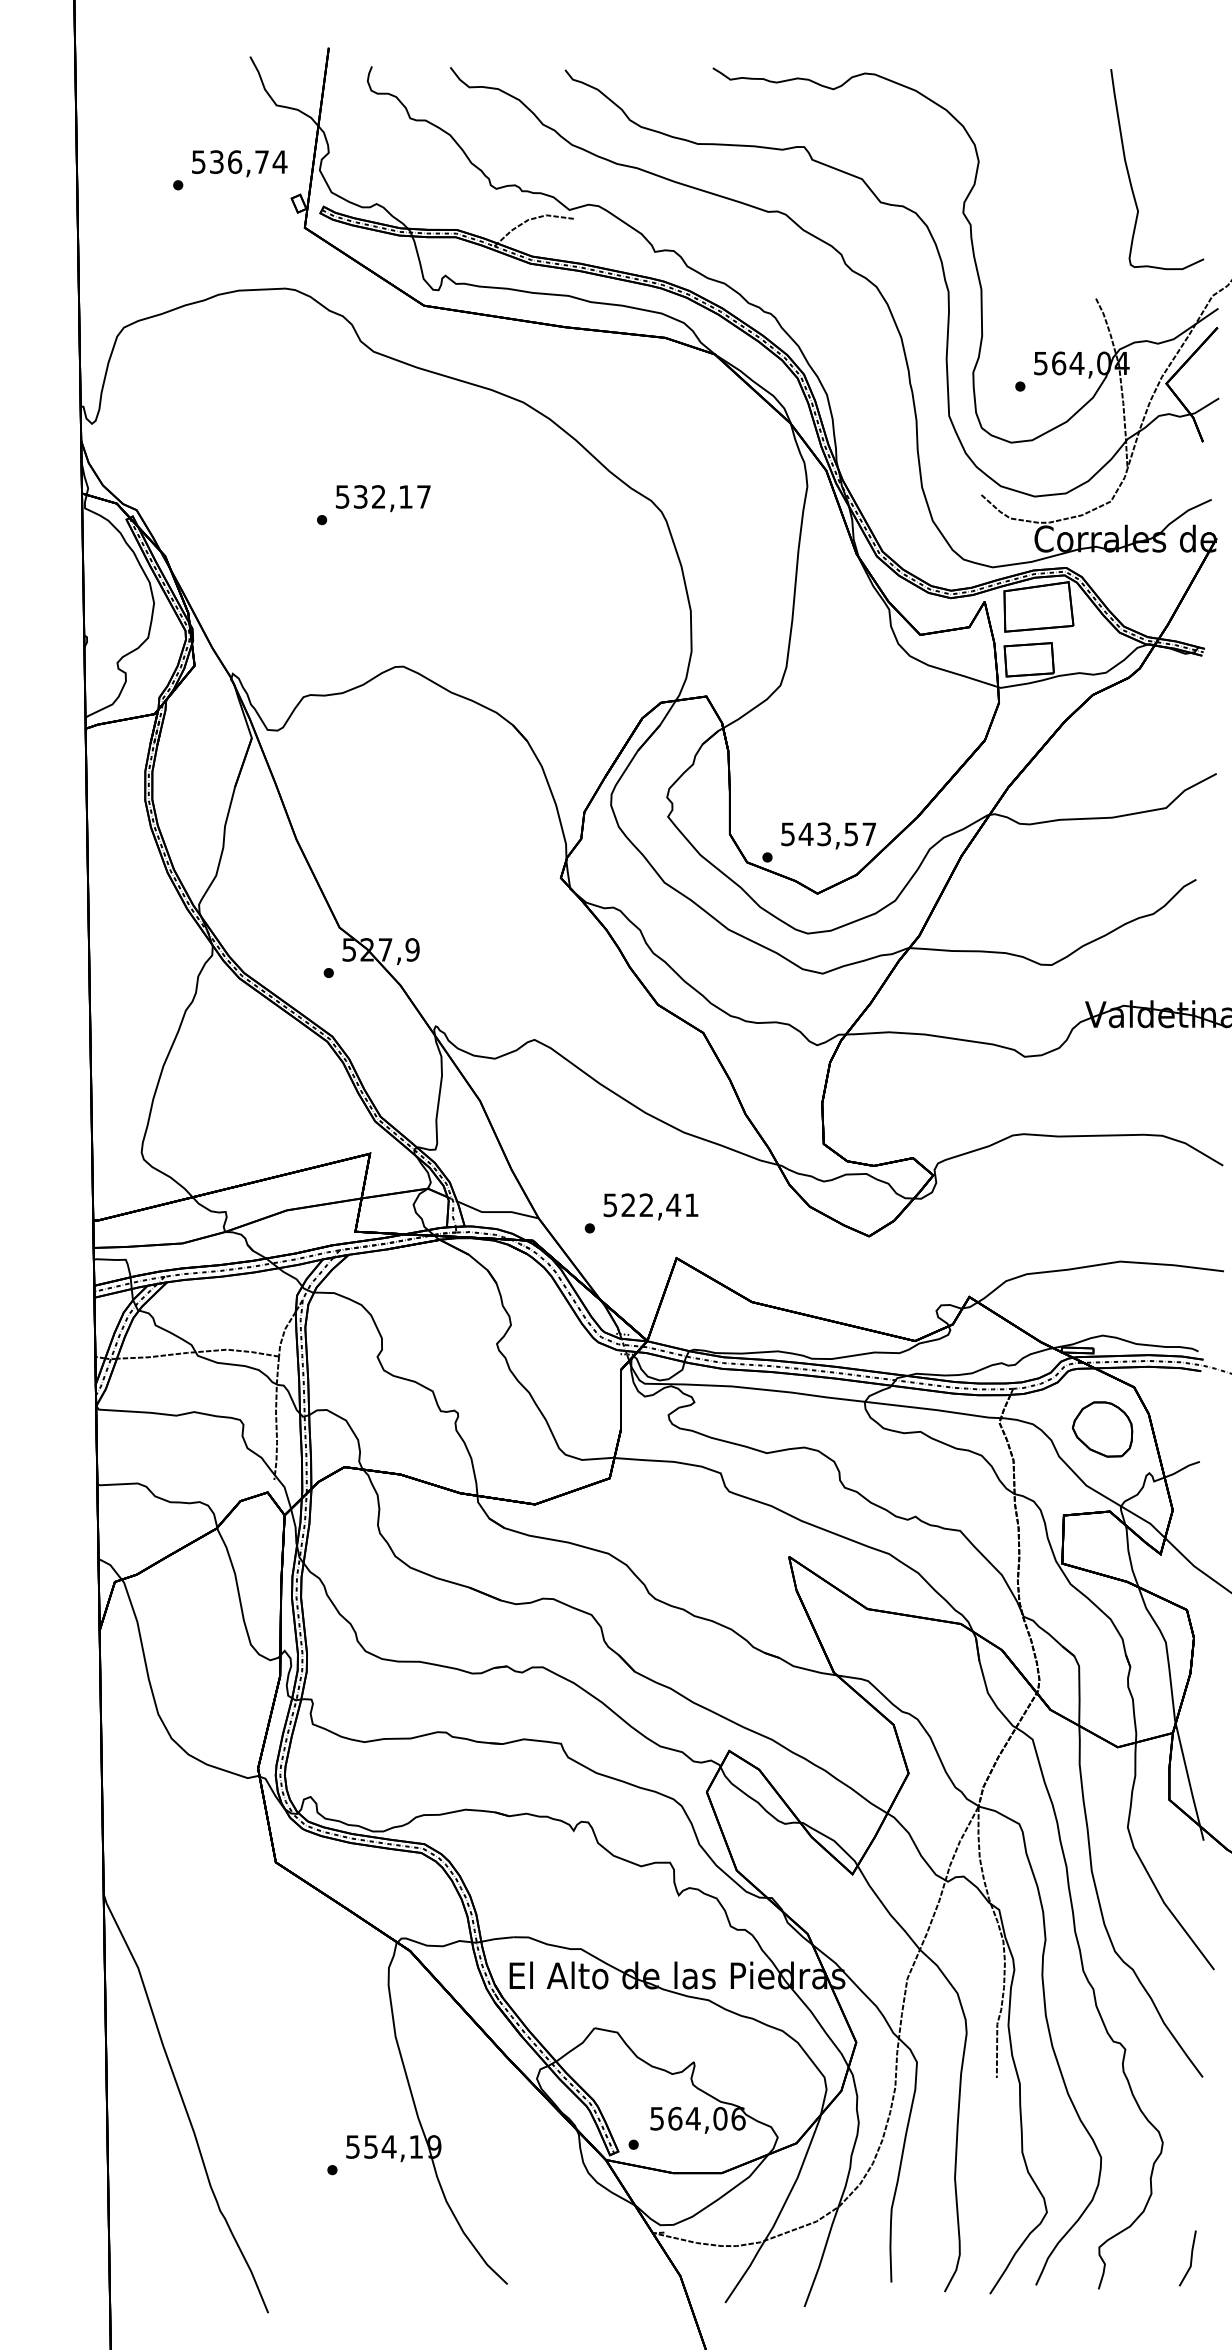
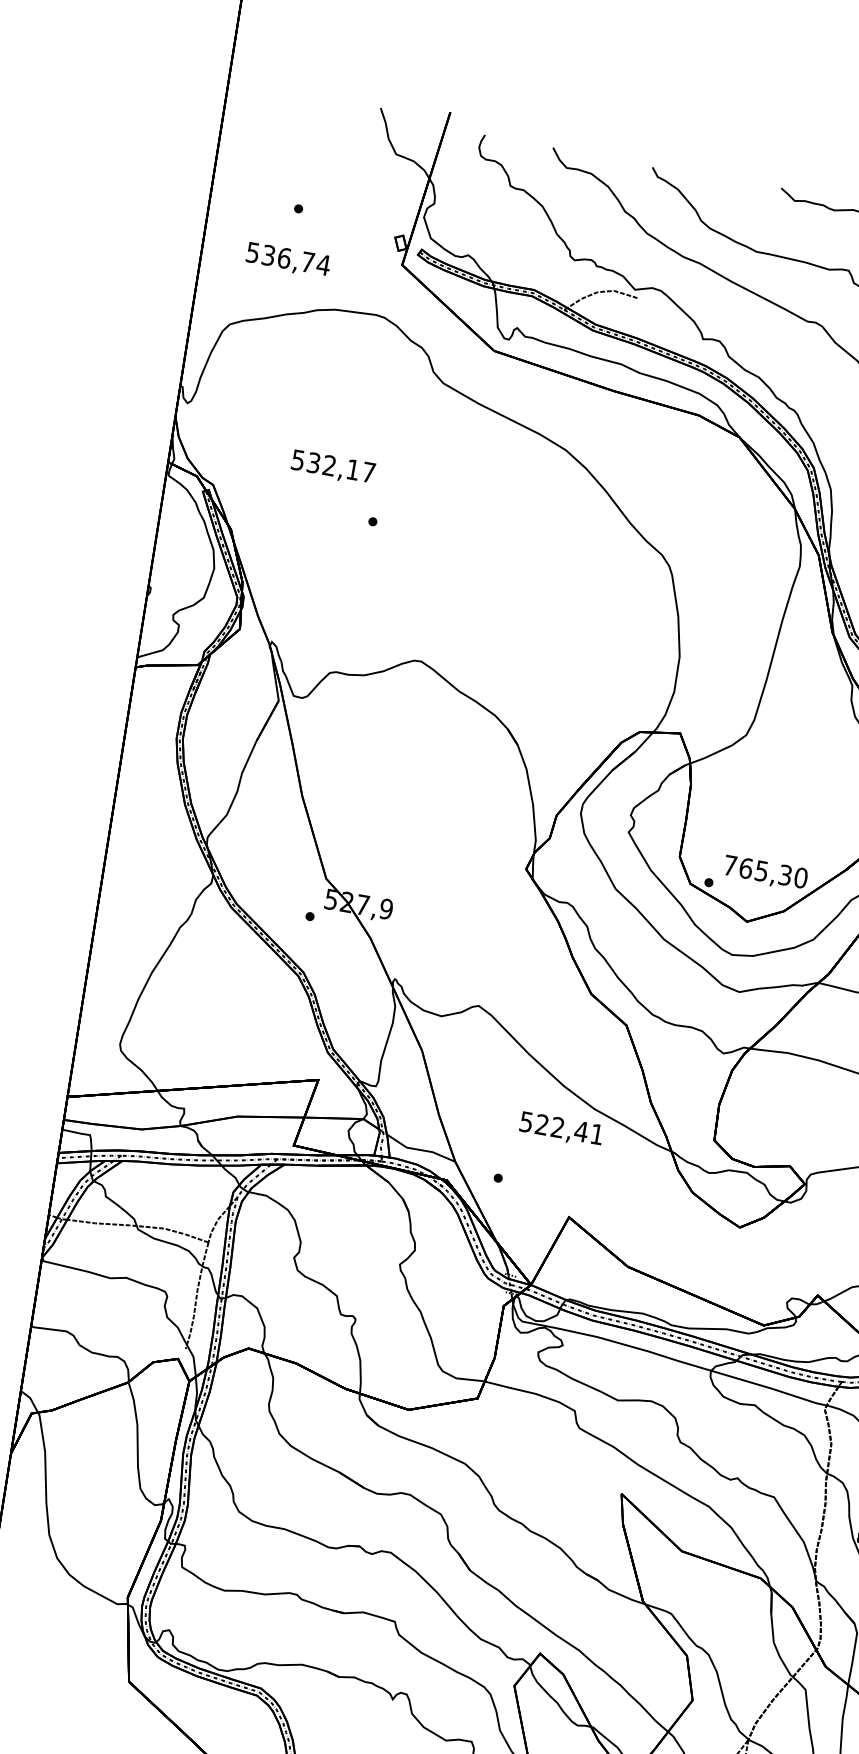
text: (239, 163) -> (288, 260), moved
text: (383, 498) -> (333, 467), moved
text: (828, 834) -> (765, 871), 543,57 -> 765,30
text: (650, 1206) -> (561, 1129), moved

